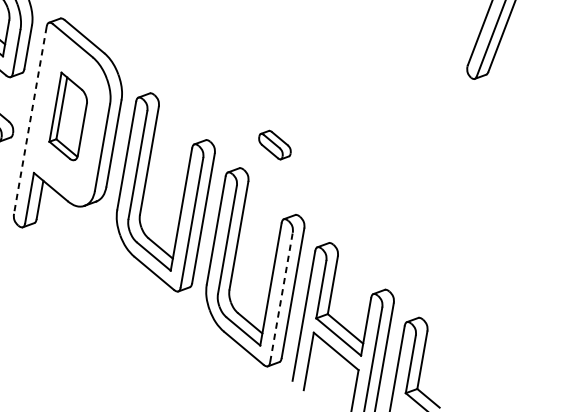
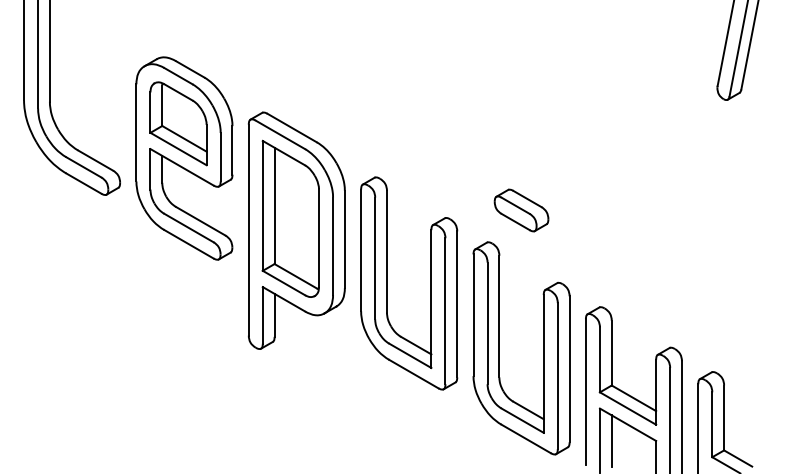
part: (69, 116) -> (290, 218), size x1.67
line: (30, 120) -> (248, 230), dashed -> solid
part: (274, 145) -> (521, 210), size x1.43
line: (281, 297) -> (557, 376), dashed -> solid
line: (319, 362) -> (611, 440), added

